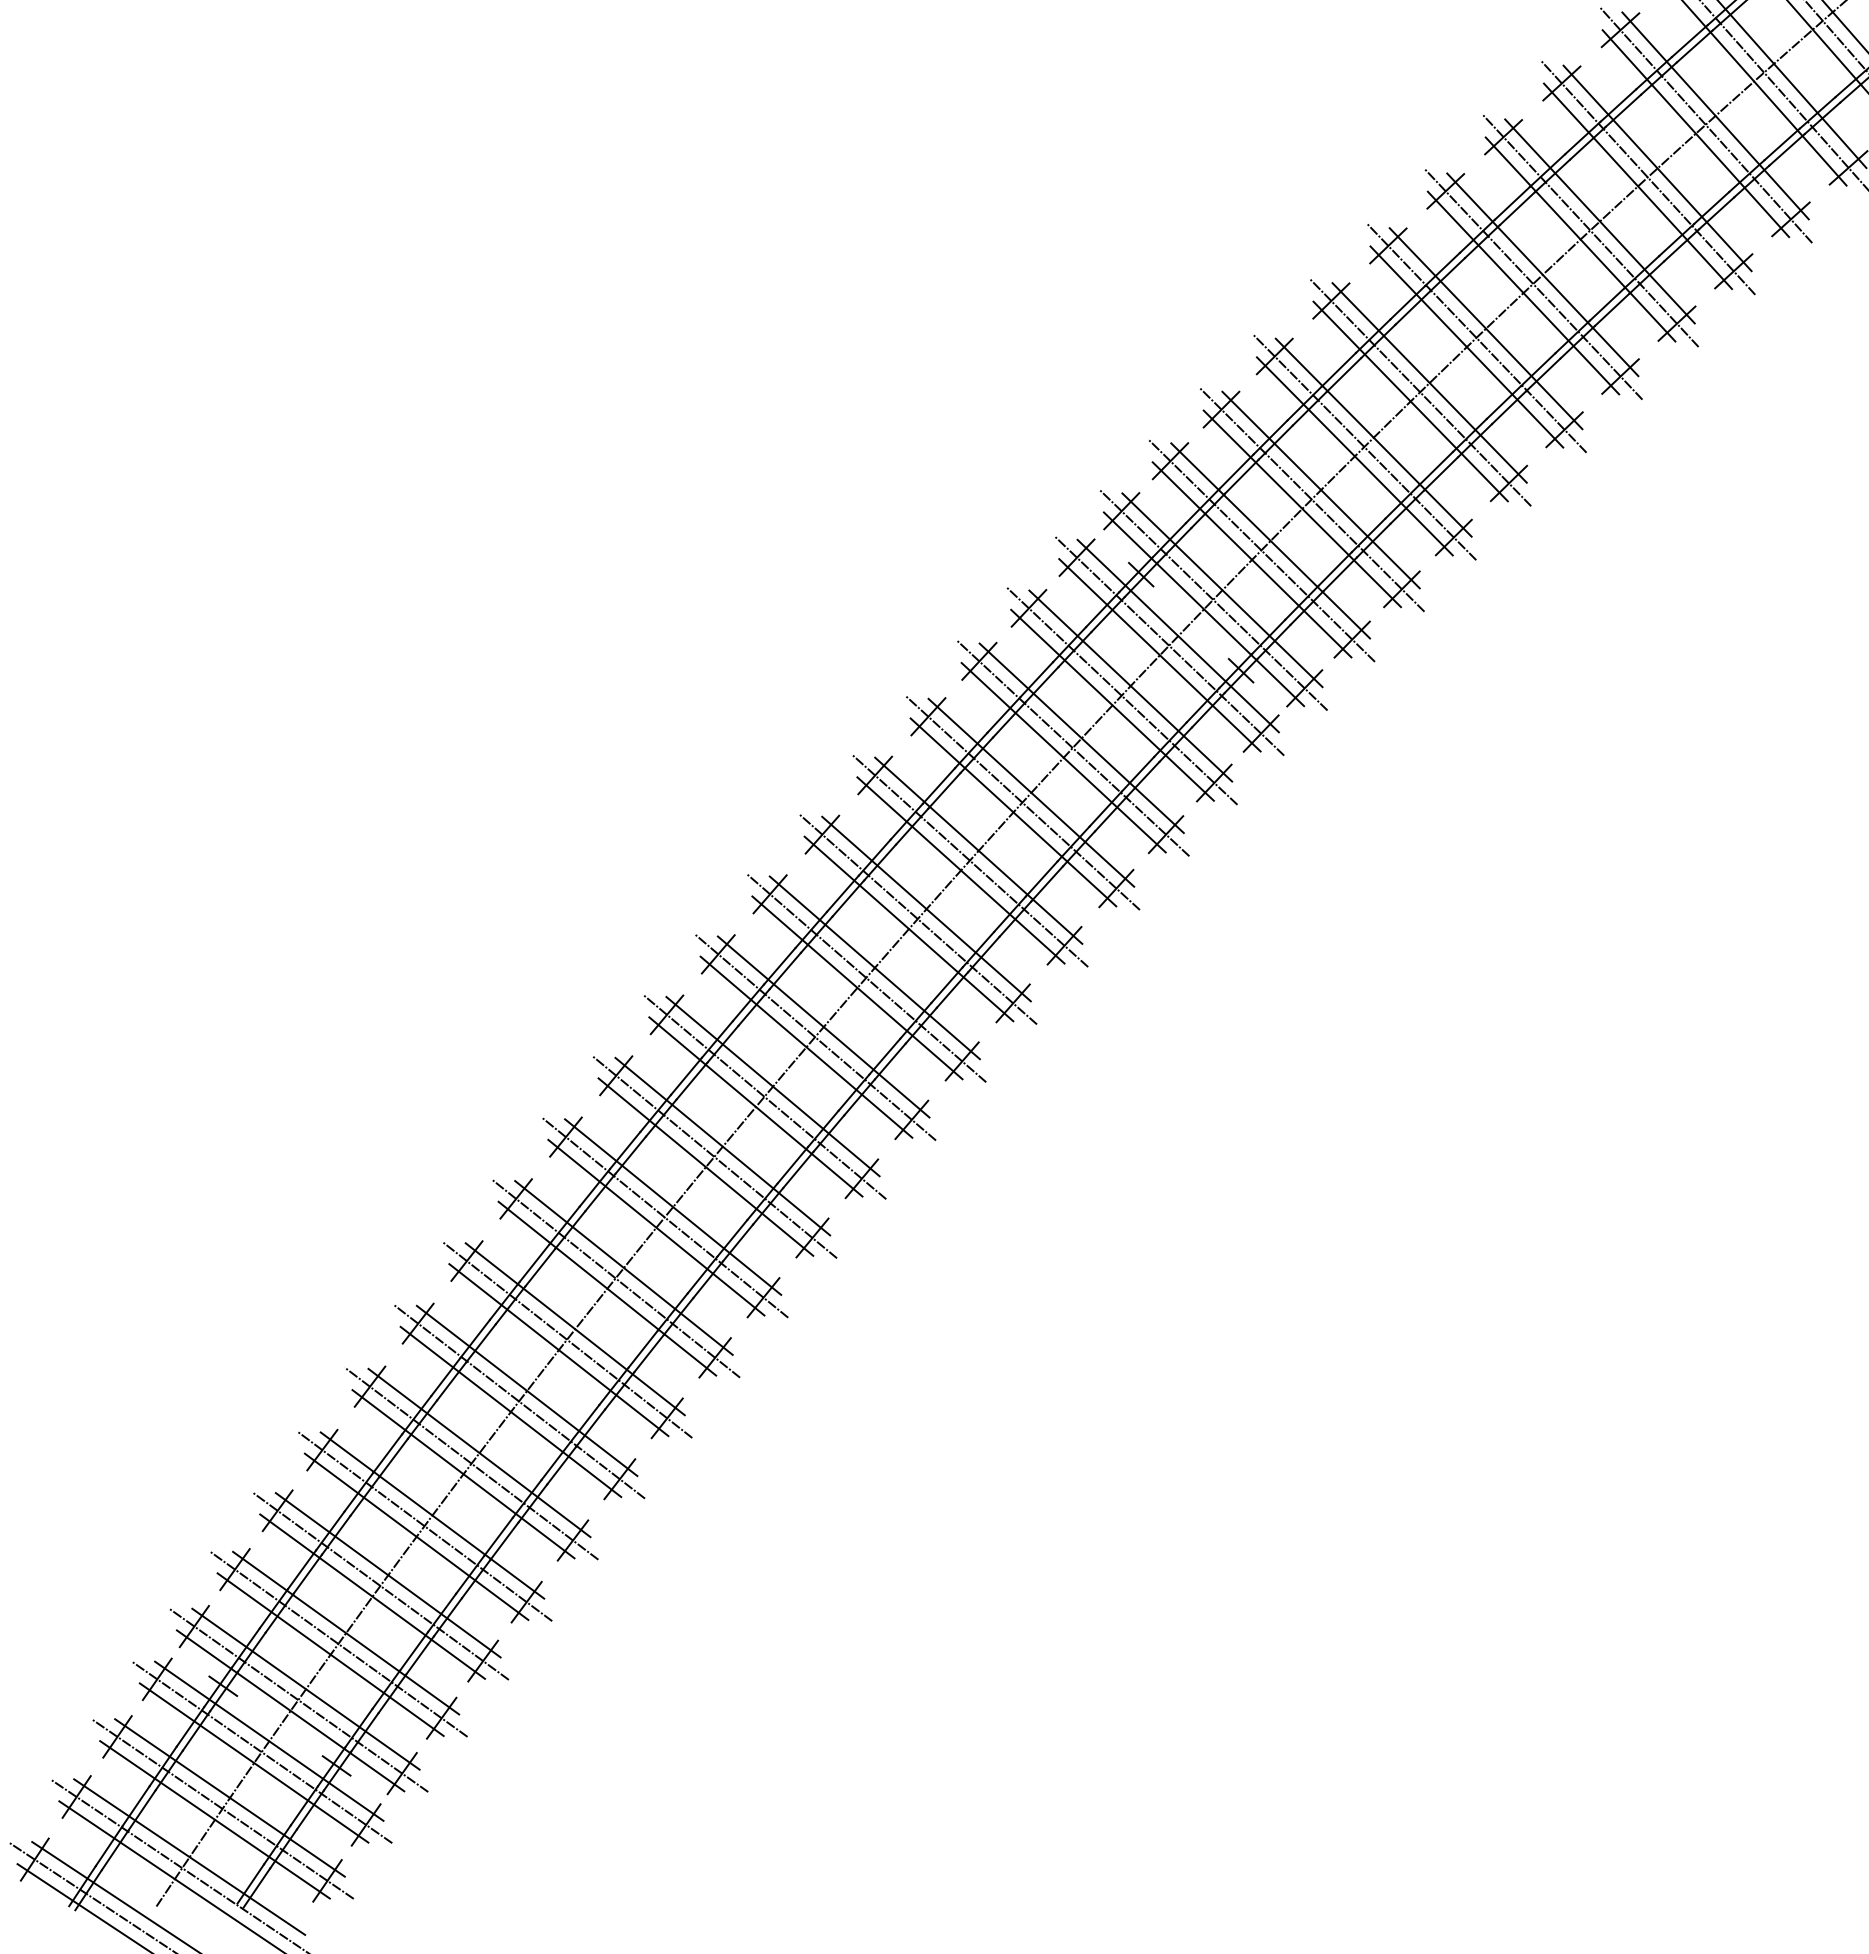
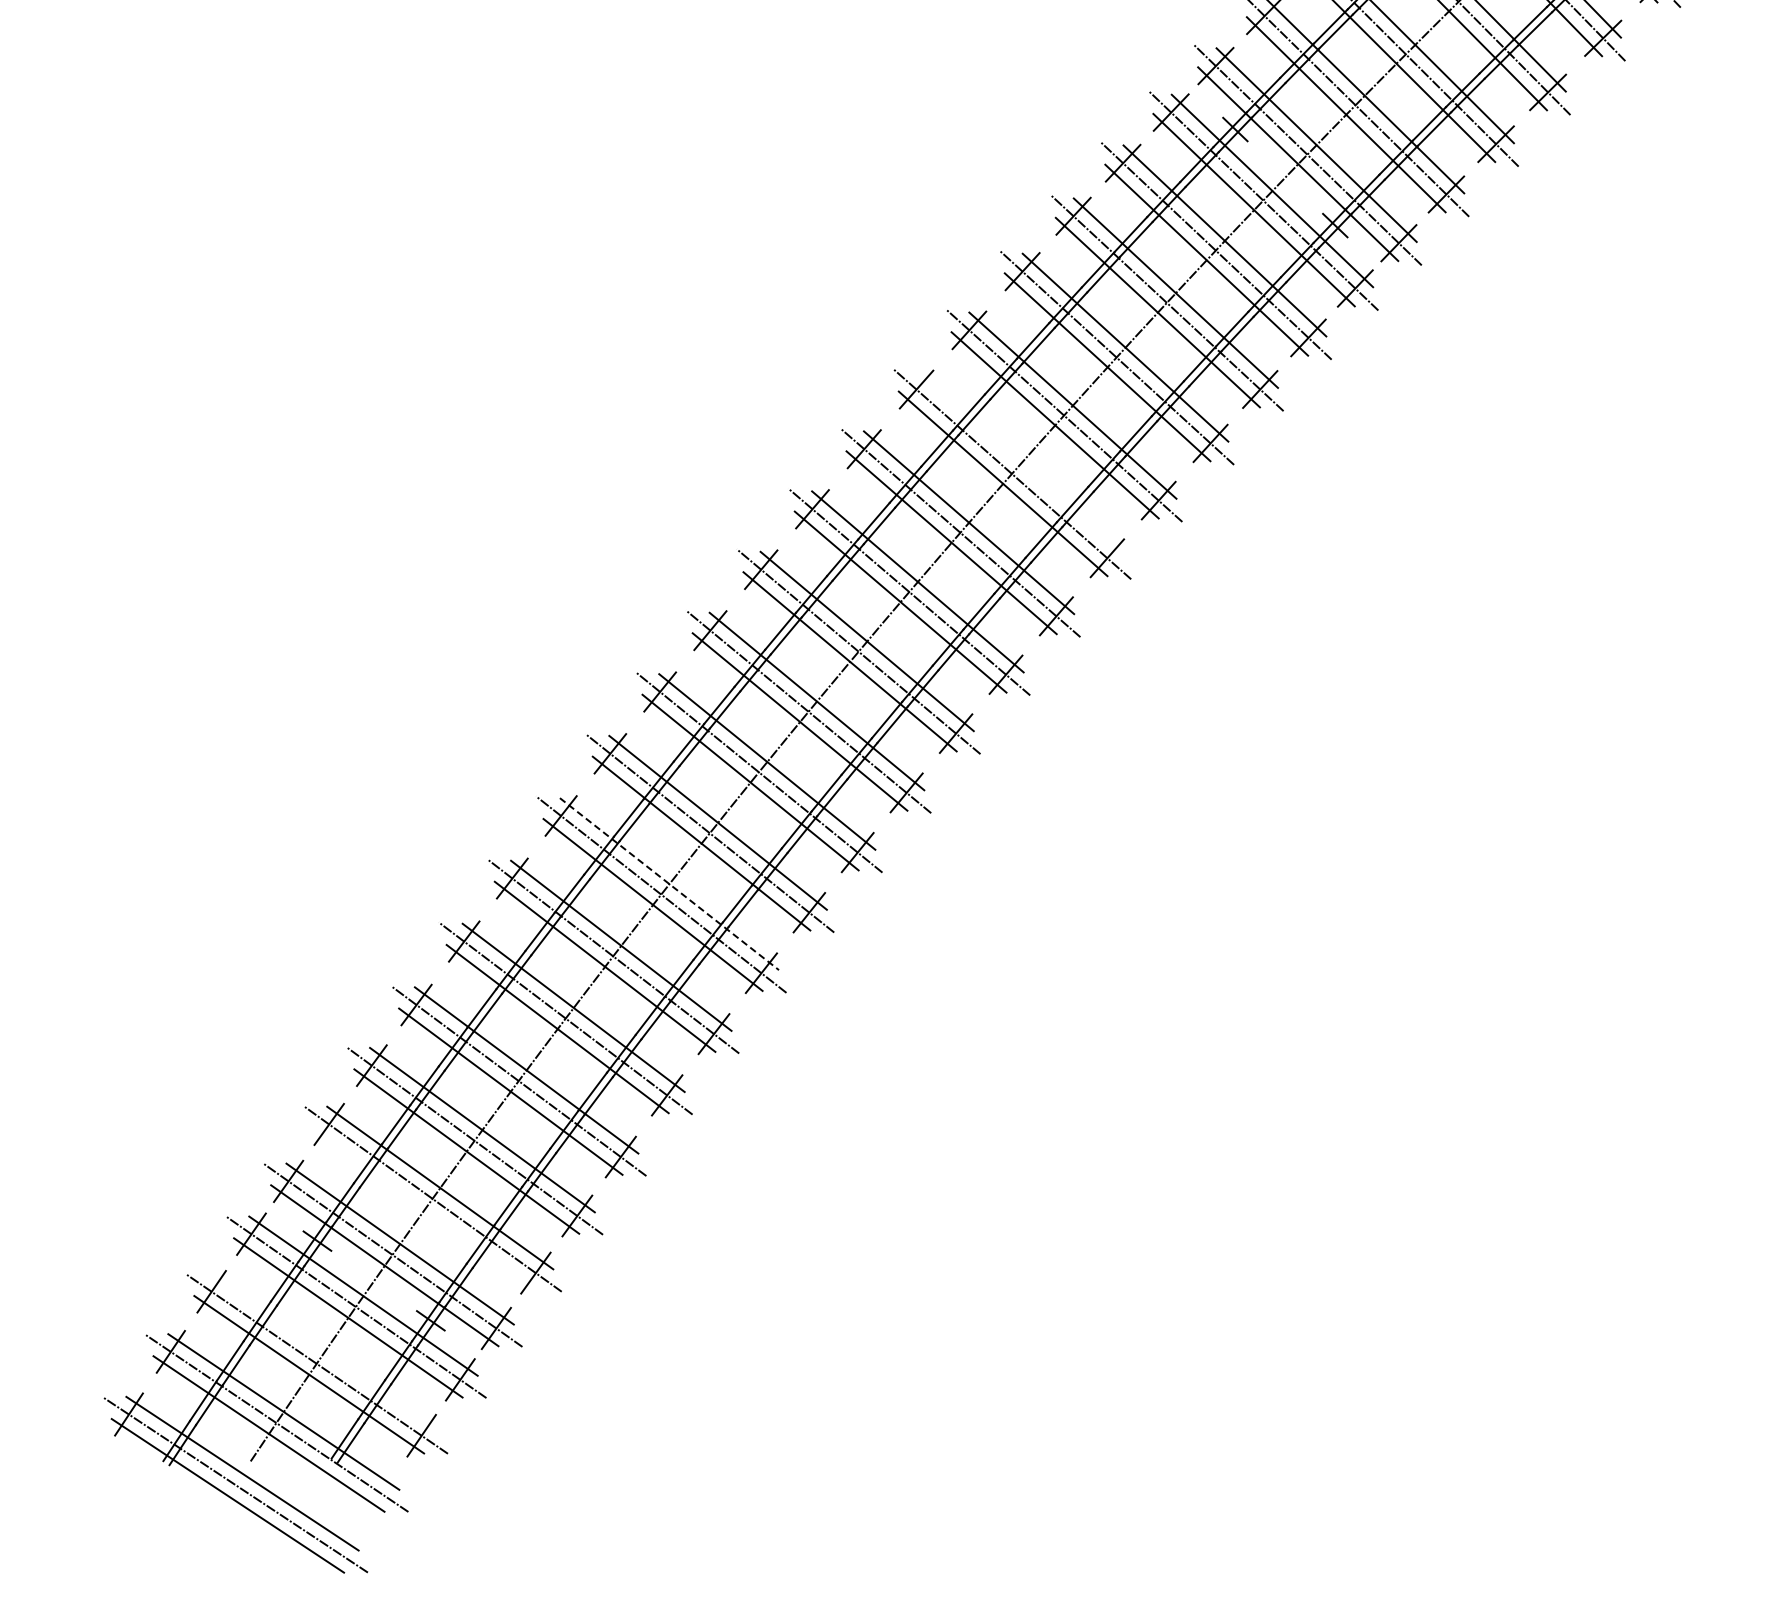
line: (926, 908) -> (1020, 463), removed
line: (575, 1329) -> (669, 884), solid -> dashed
line: (330, 1654) -> (424, 1209), removed
line: (229, 1797) -> (323, 1352), removed

